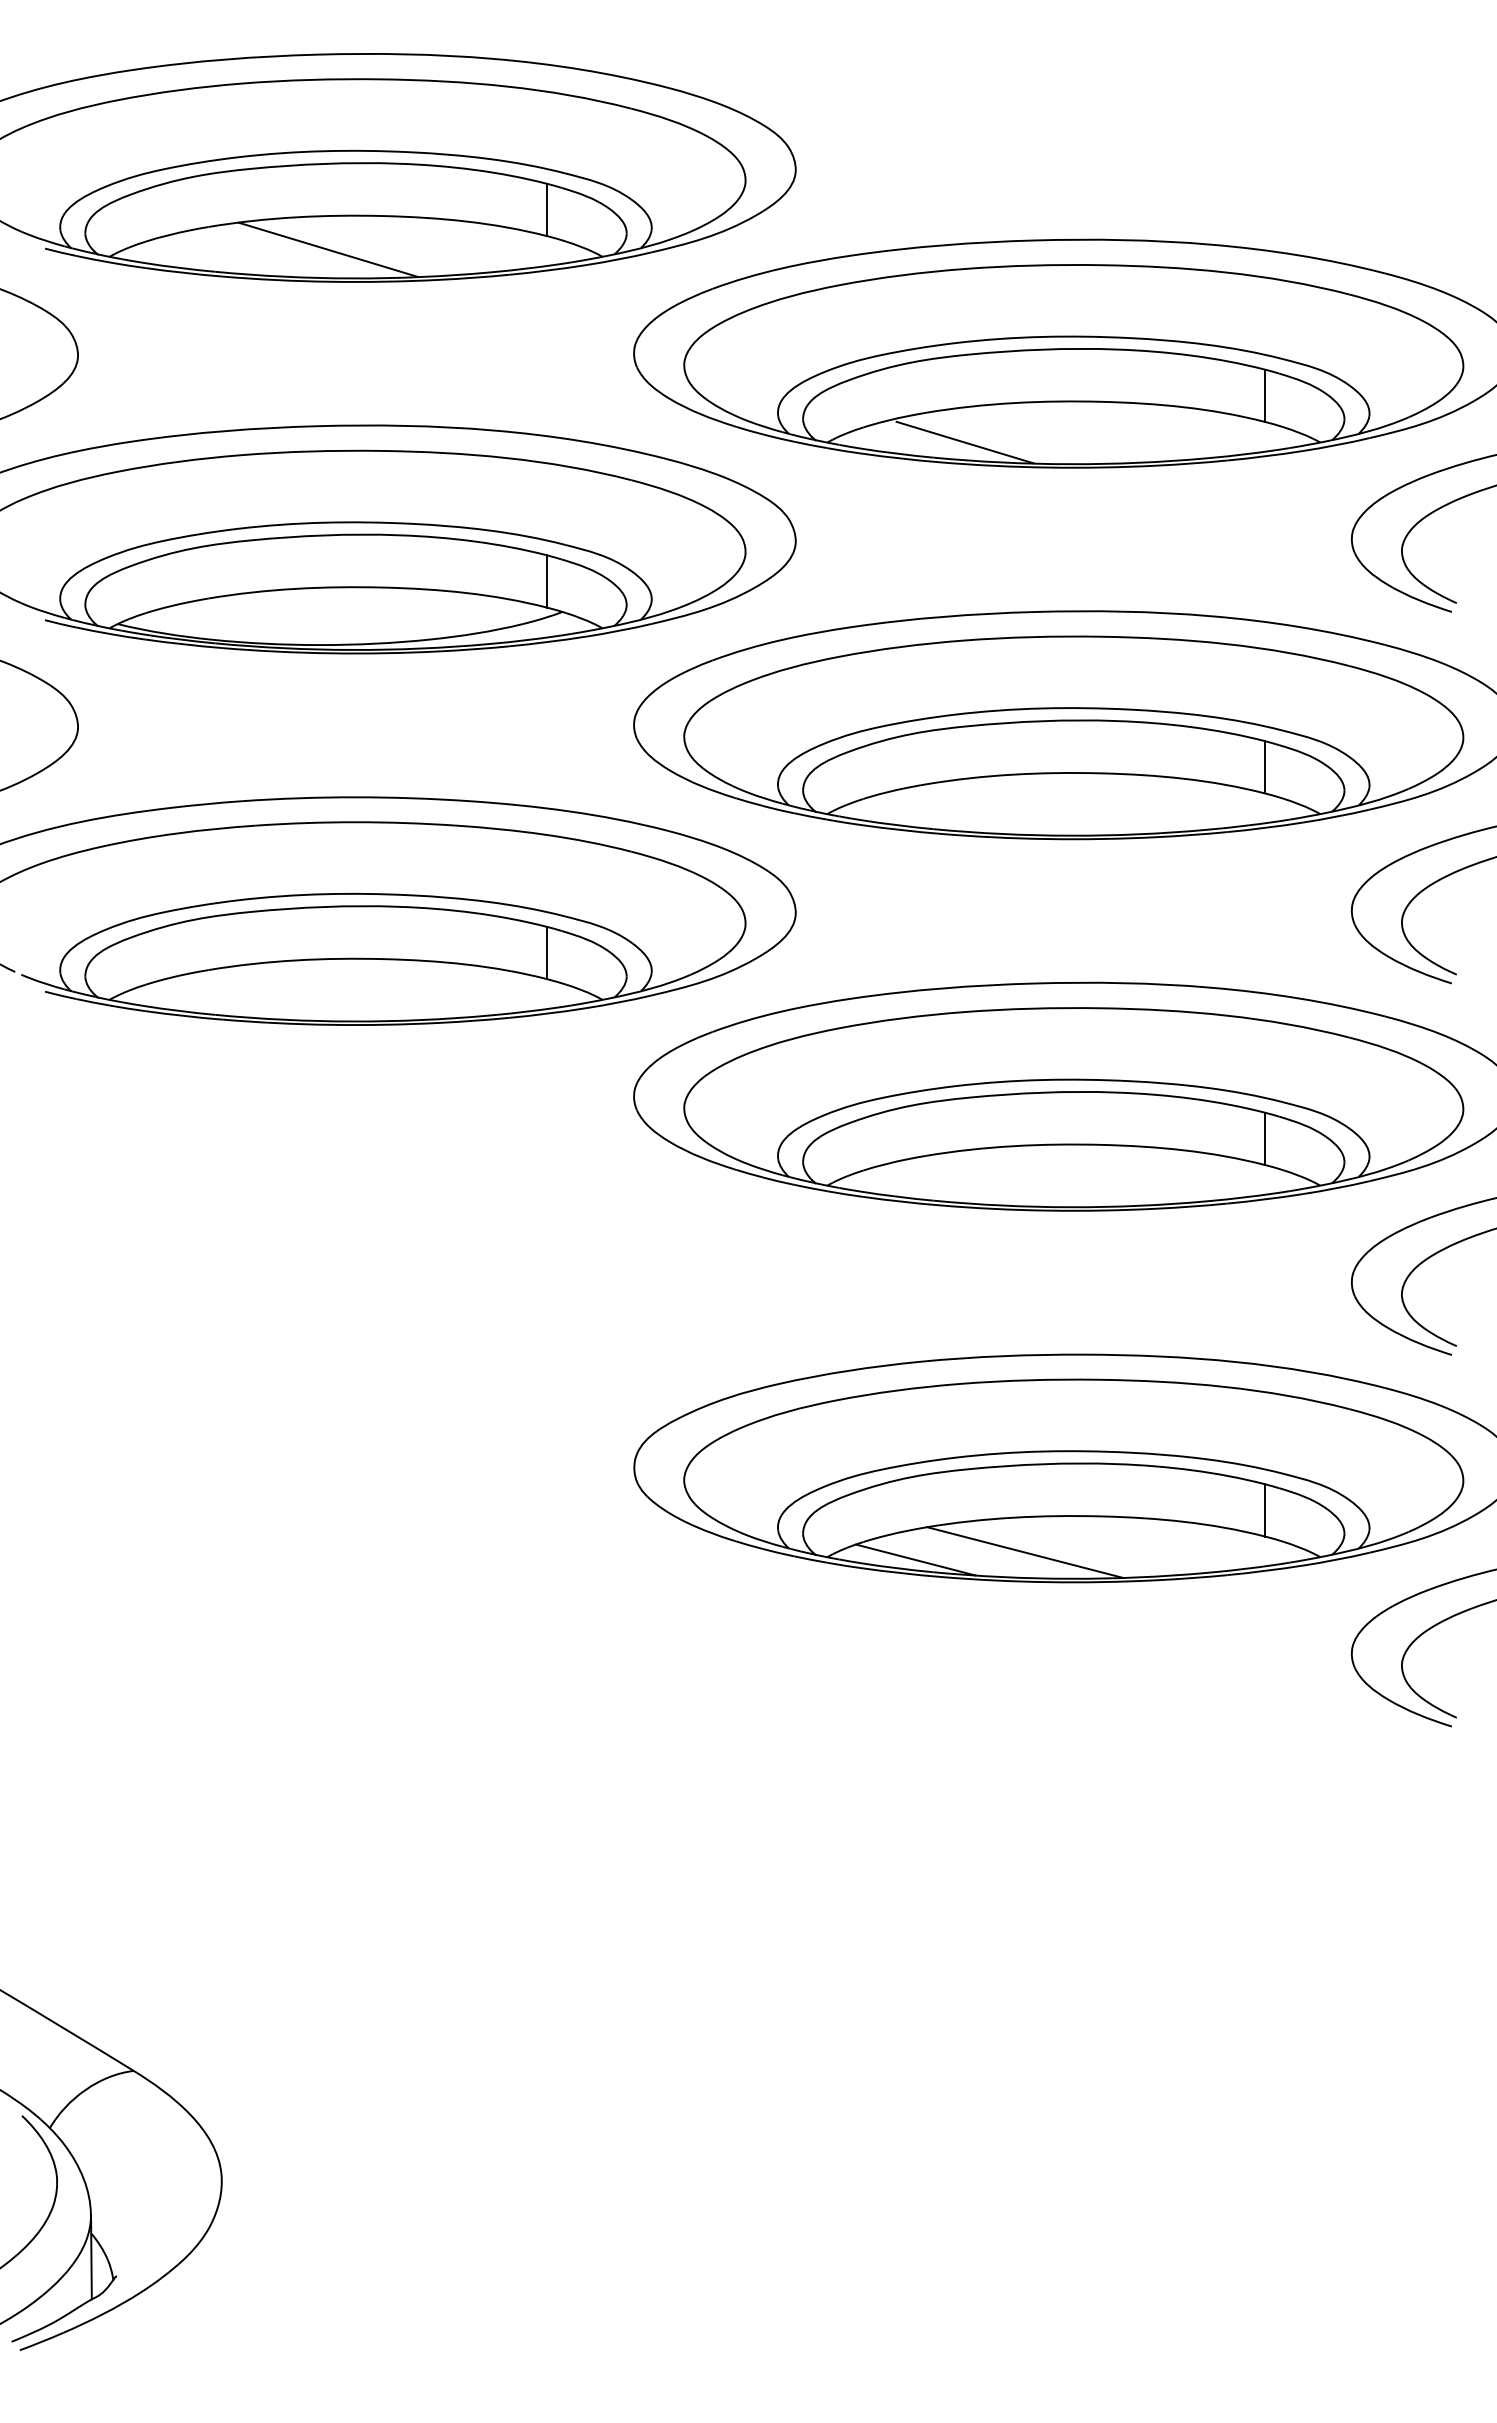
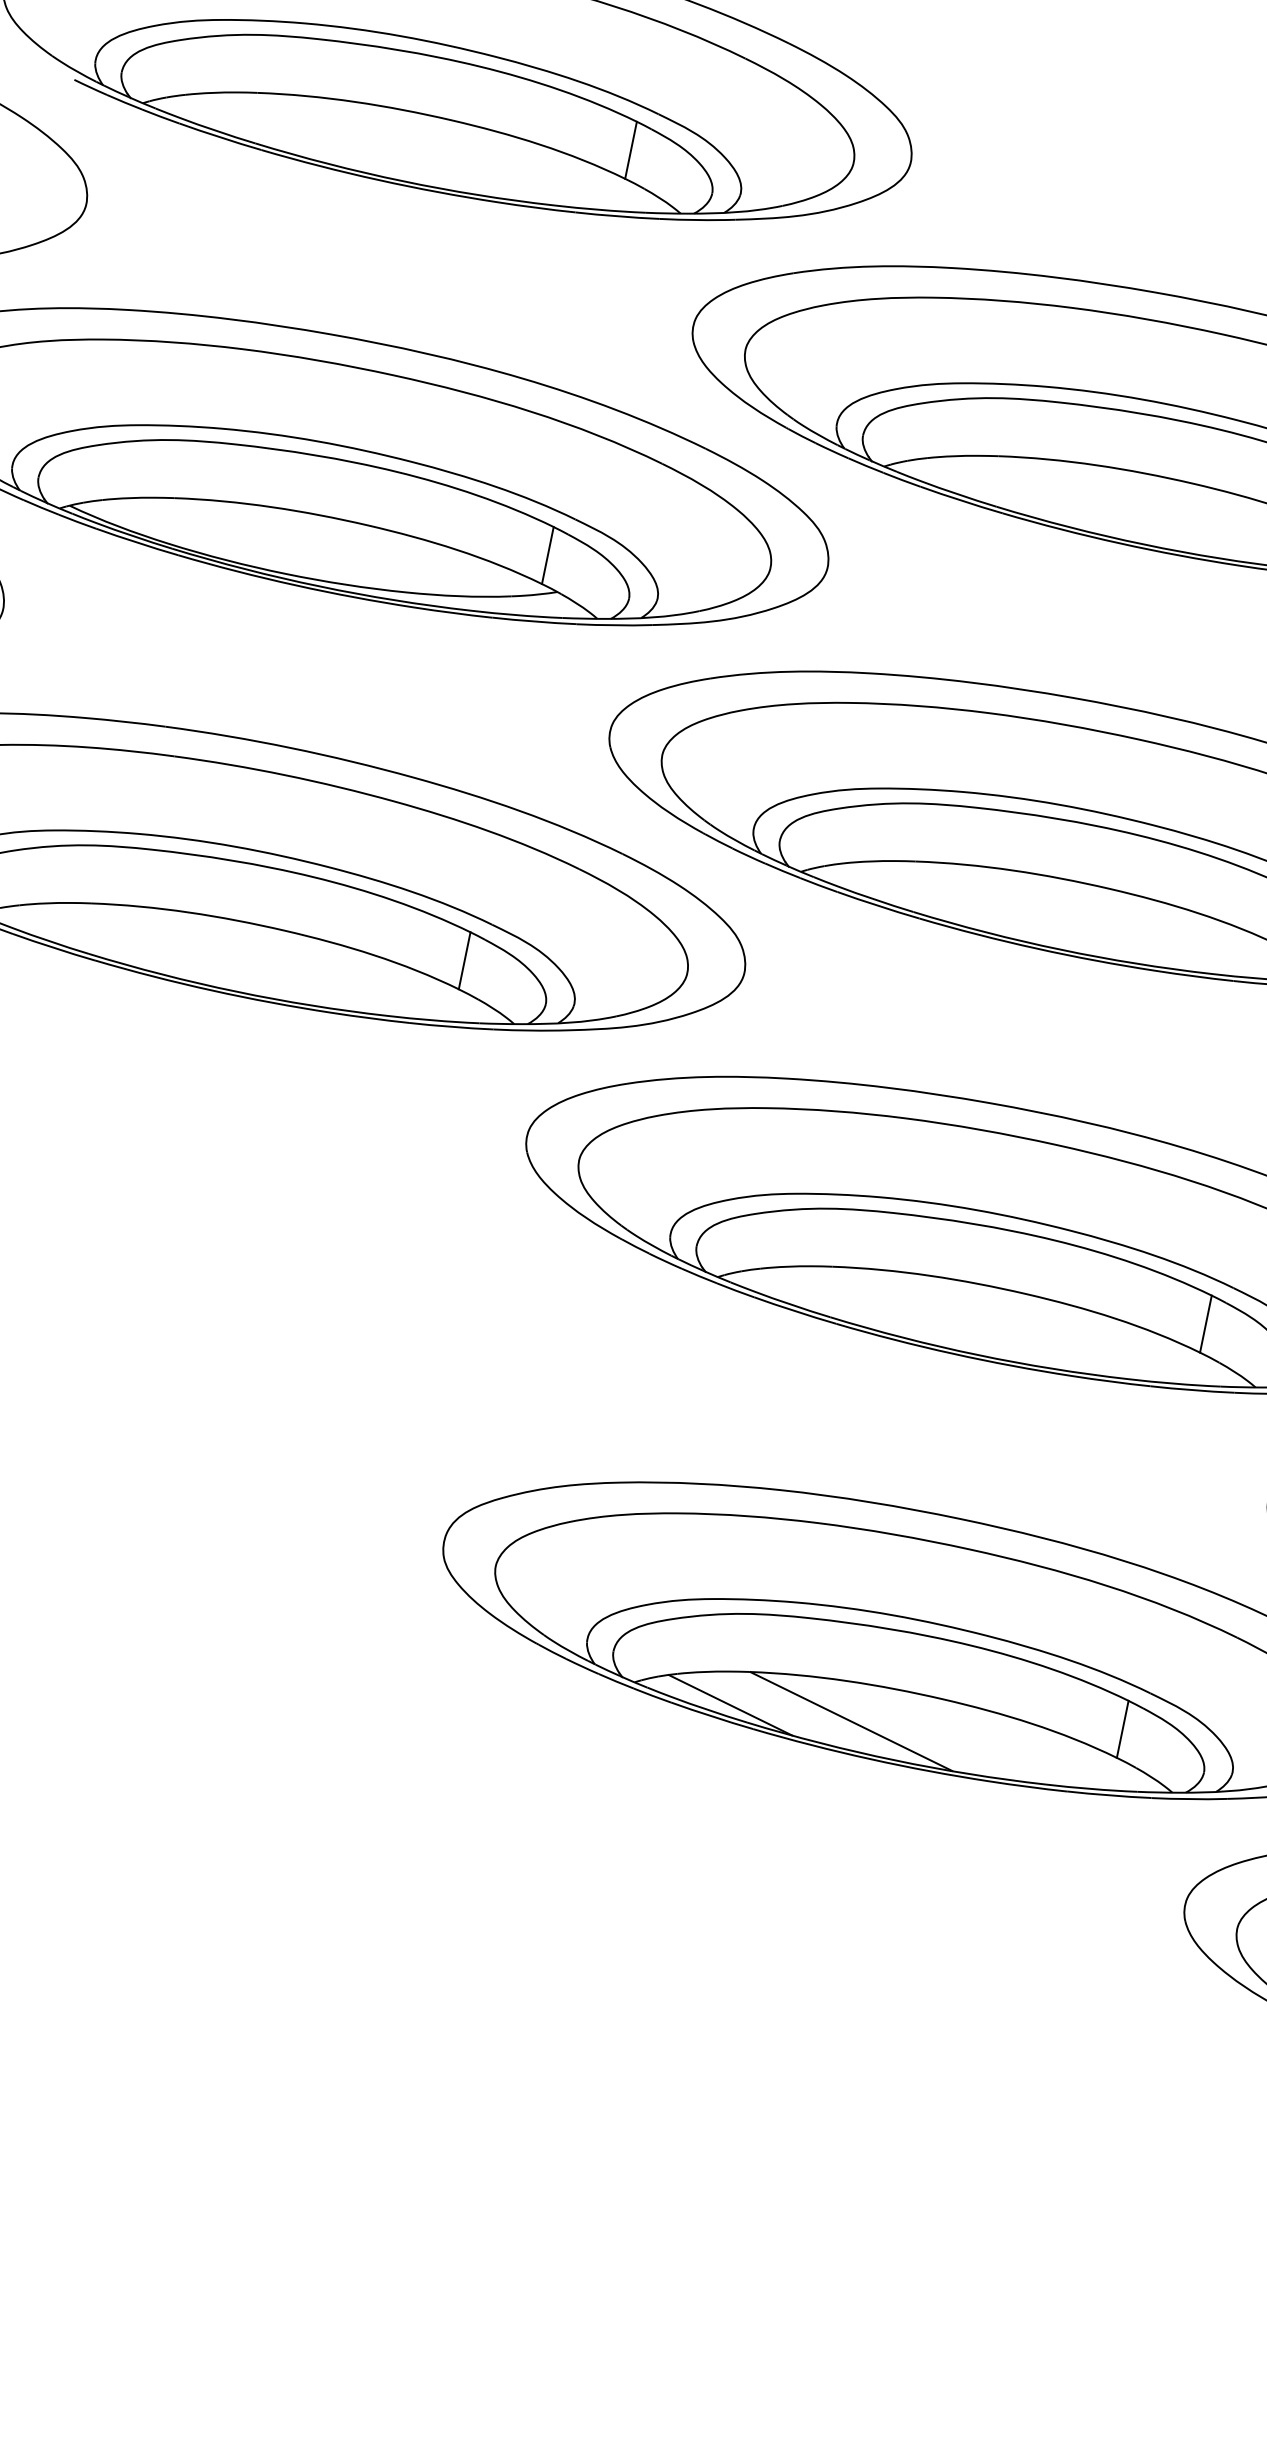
line: (327, 249) -> (382, 144), removed
line: (964, 442) -> (1033, 497), removed

